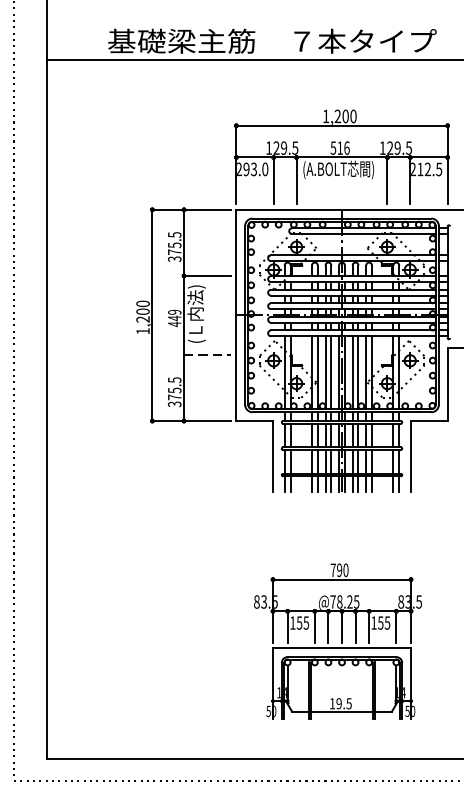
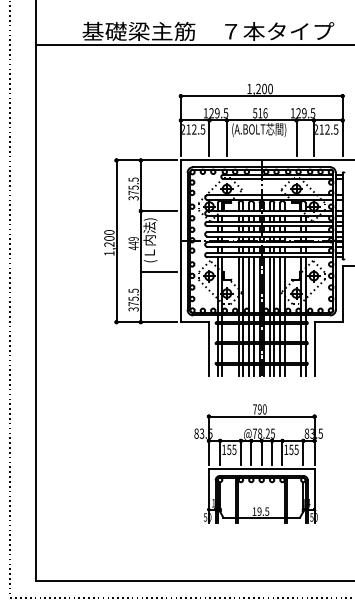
text: (255, 169) -> (195, 129), 293.0 -> 212.5
line: (207, 354) -> (158, 271), dashed -> solid
part: (337, 640) -> (258, 463), moved

